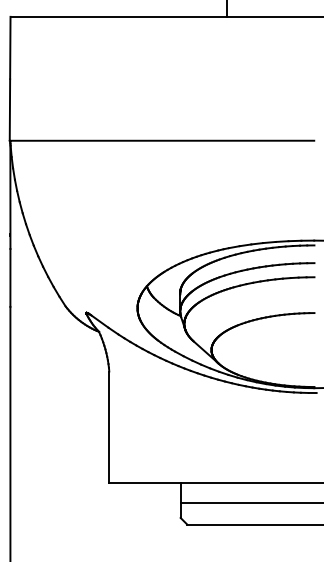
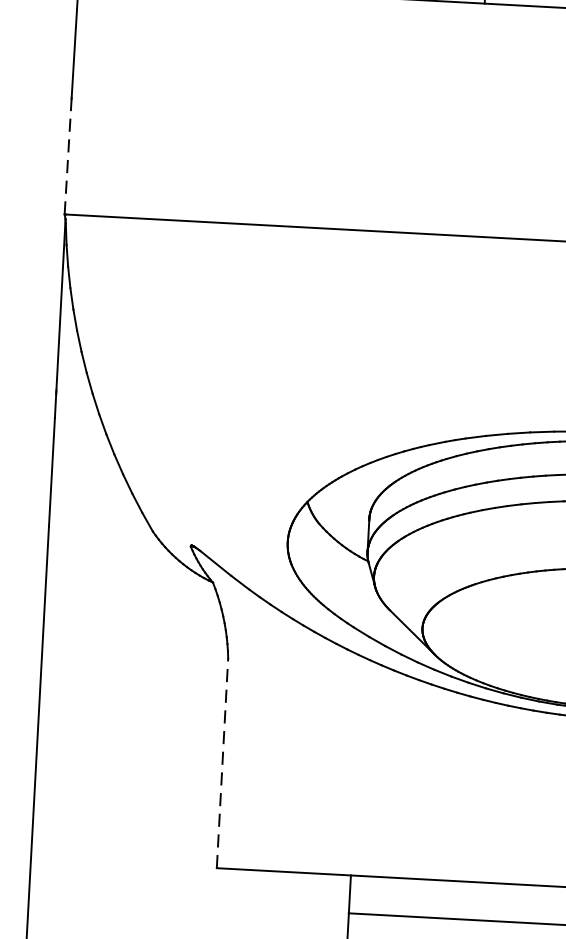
line: (9, 110) -> (67, 157), solid -> dashed
line: (109, 427) -> (222, 763), solid -> dashed

